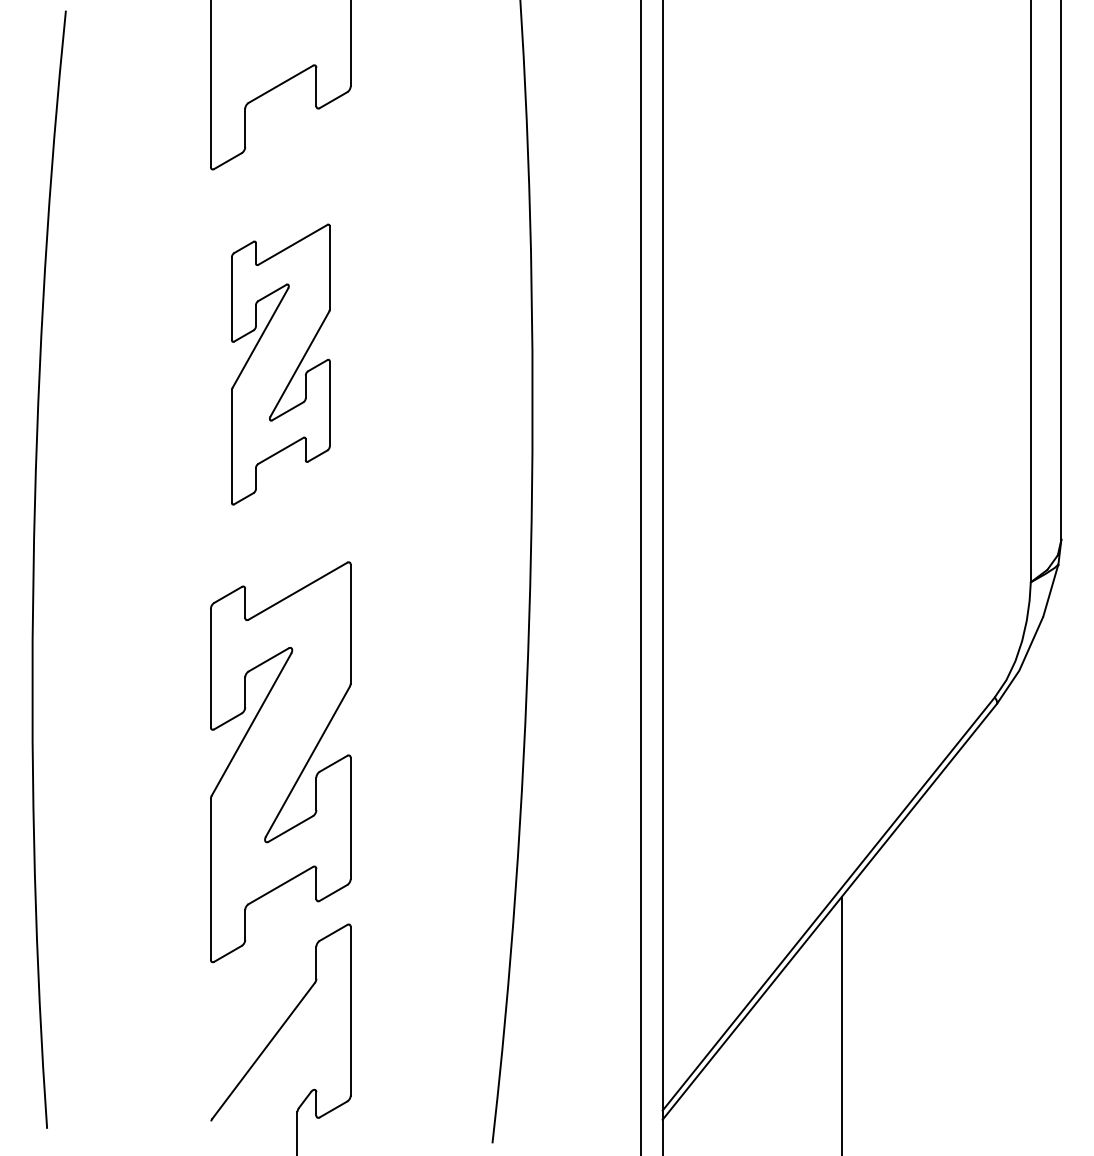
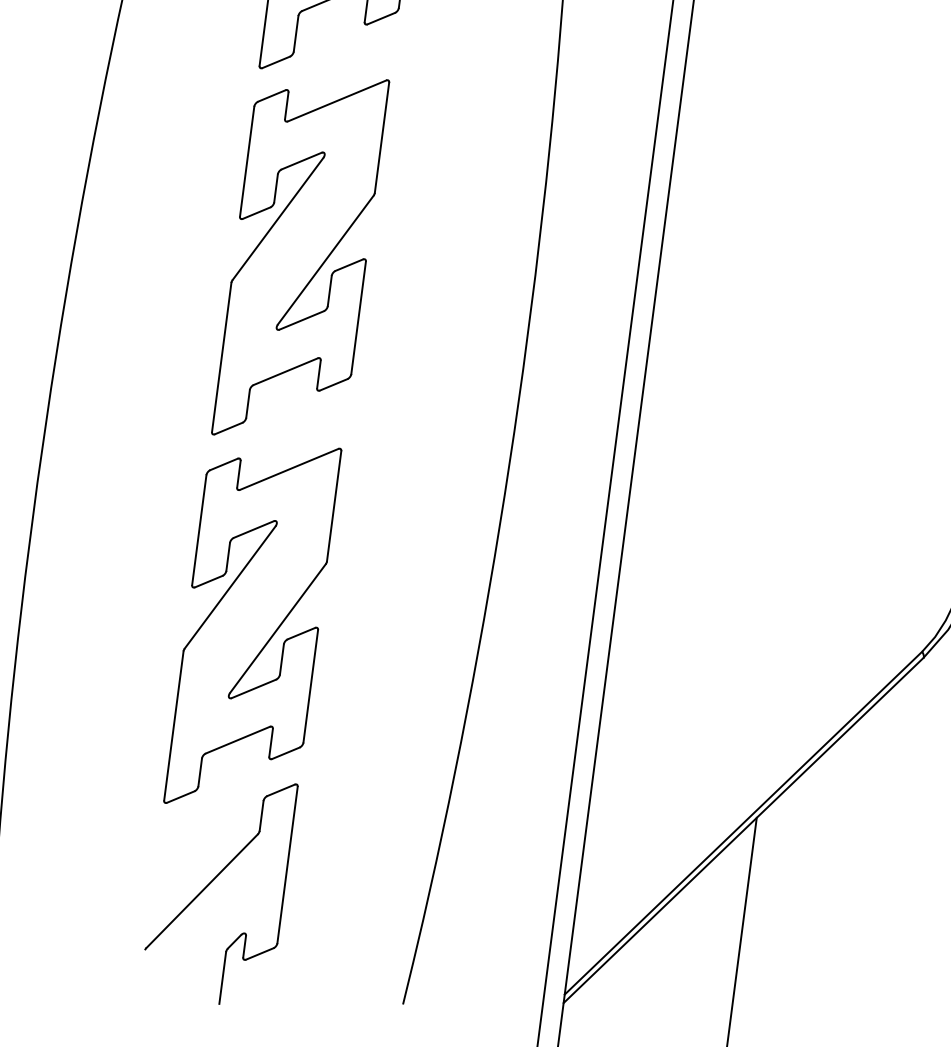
part: (280, 364) -> (300, 257), size x1.43

